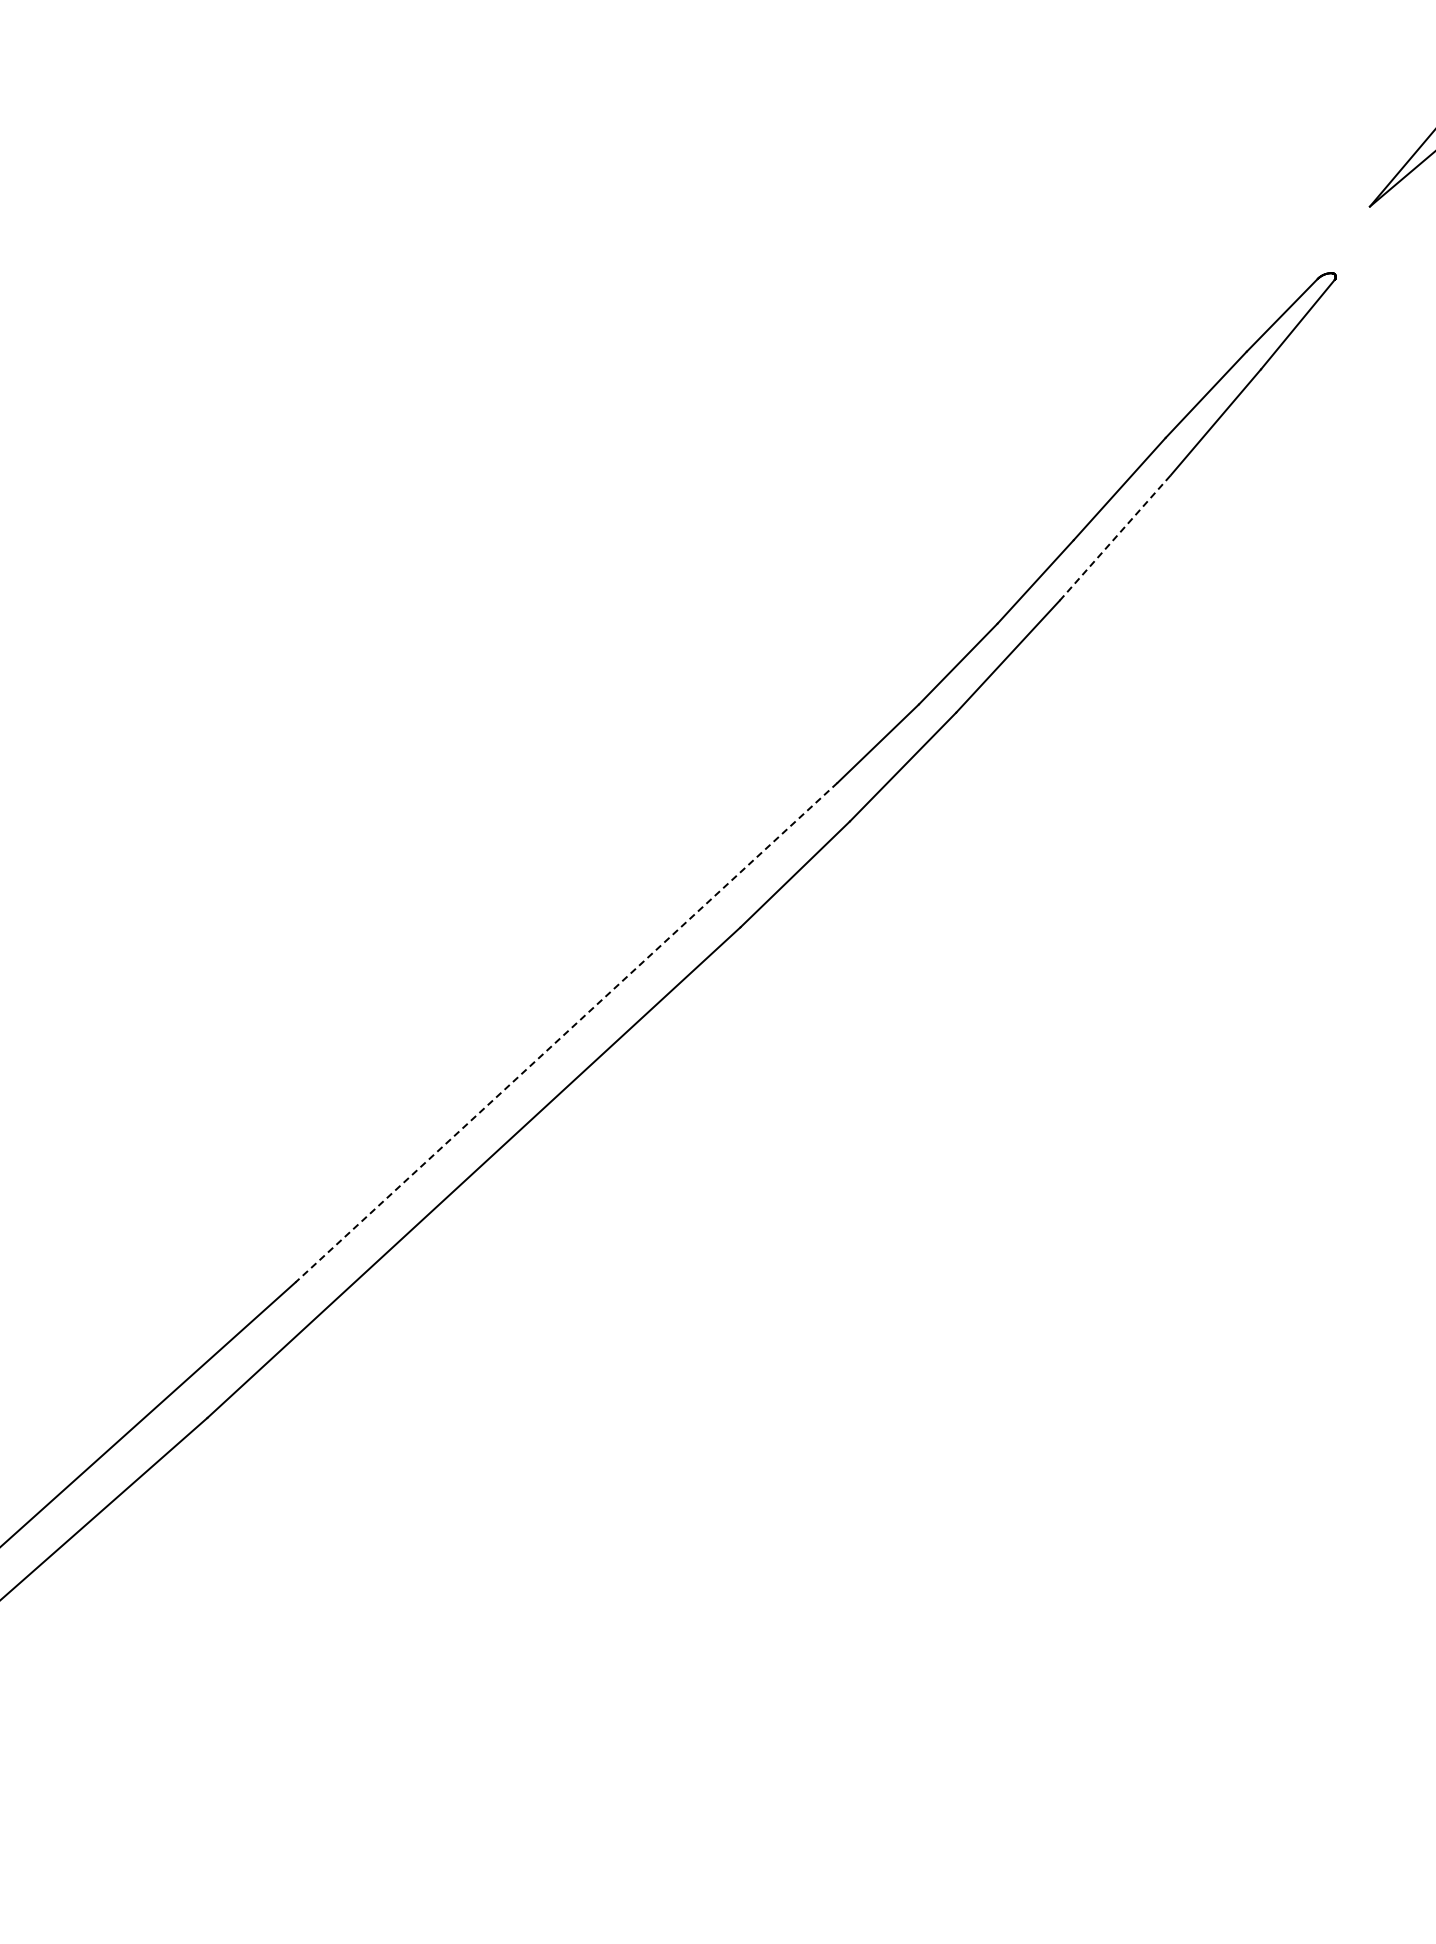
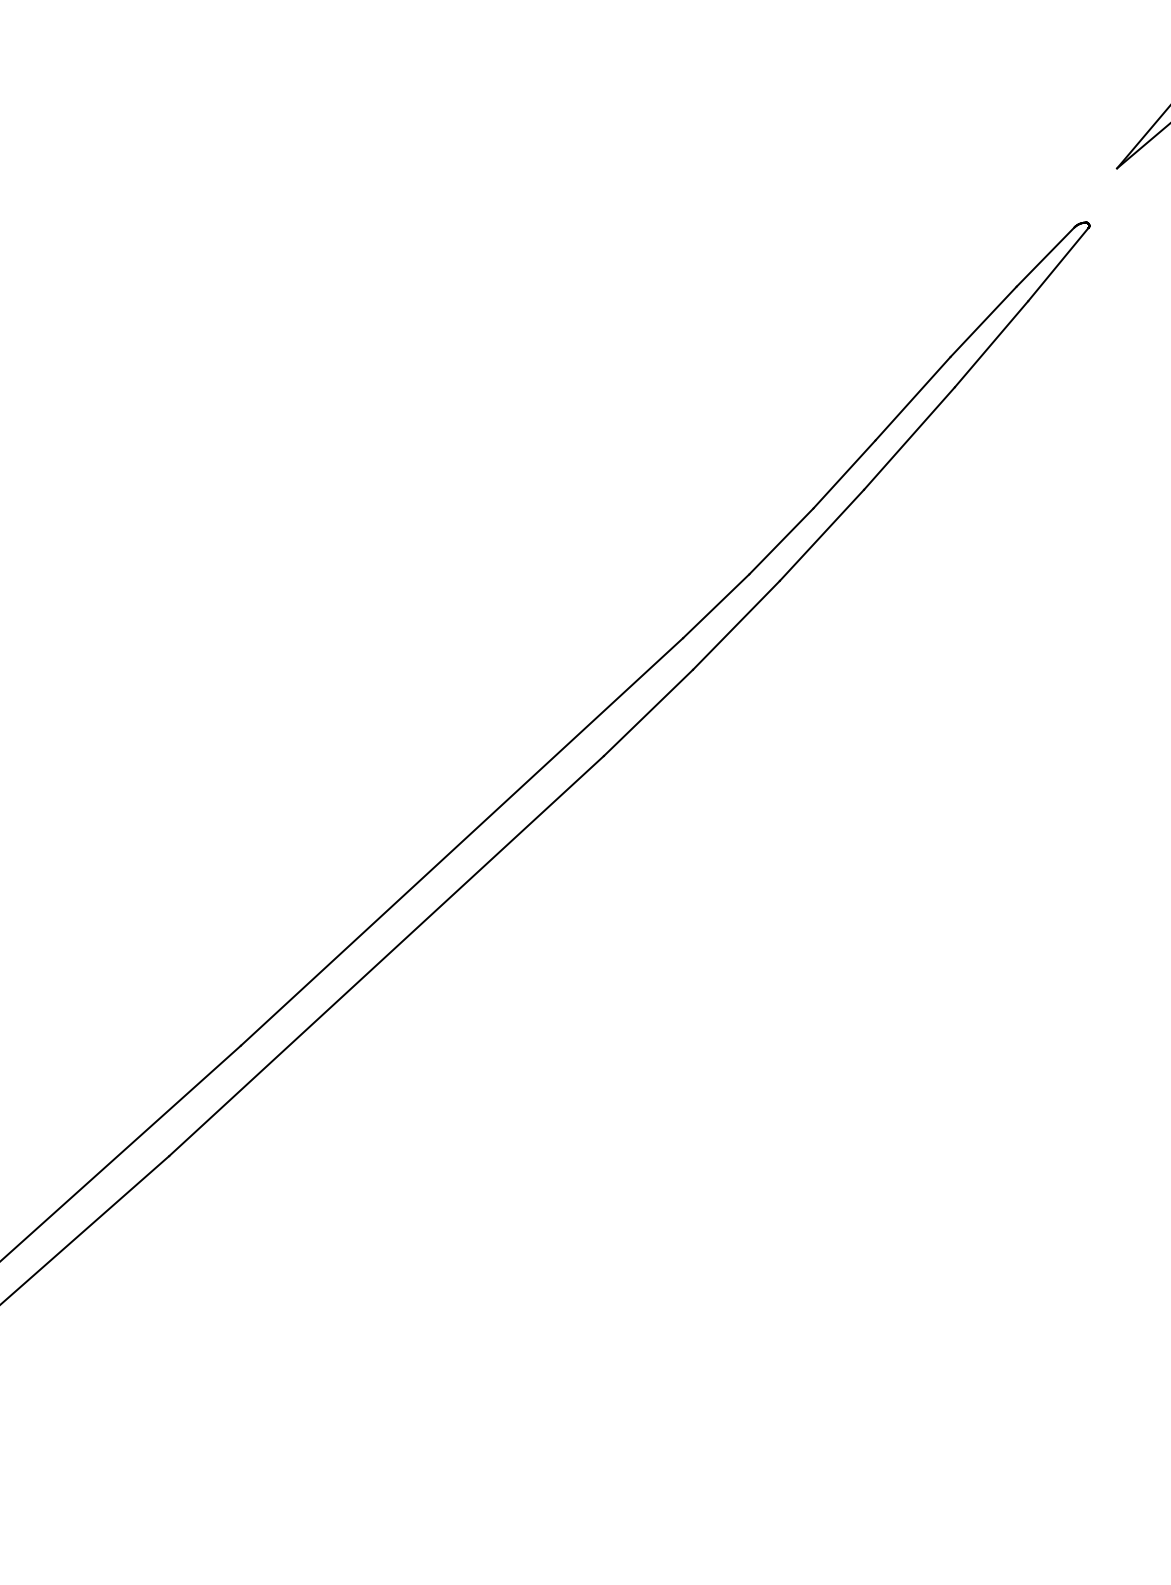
line: (1115, 537) -> (909, 438), dashed -> solid
line: (566, 1032) -> (461, 841), dashed -> solid

